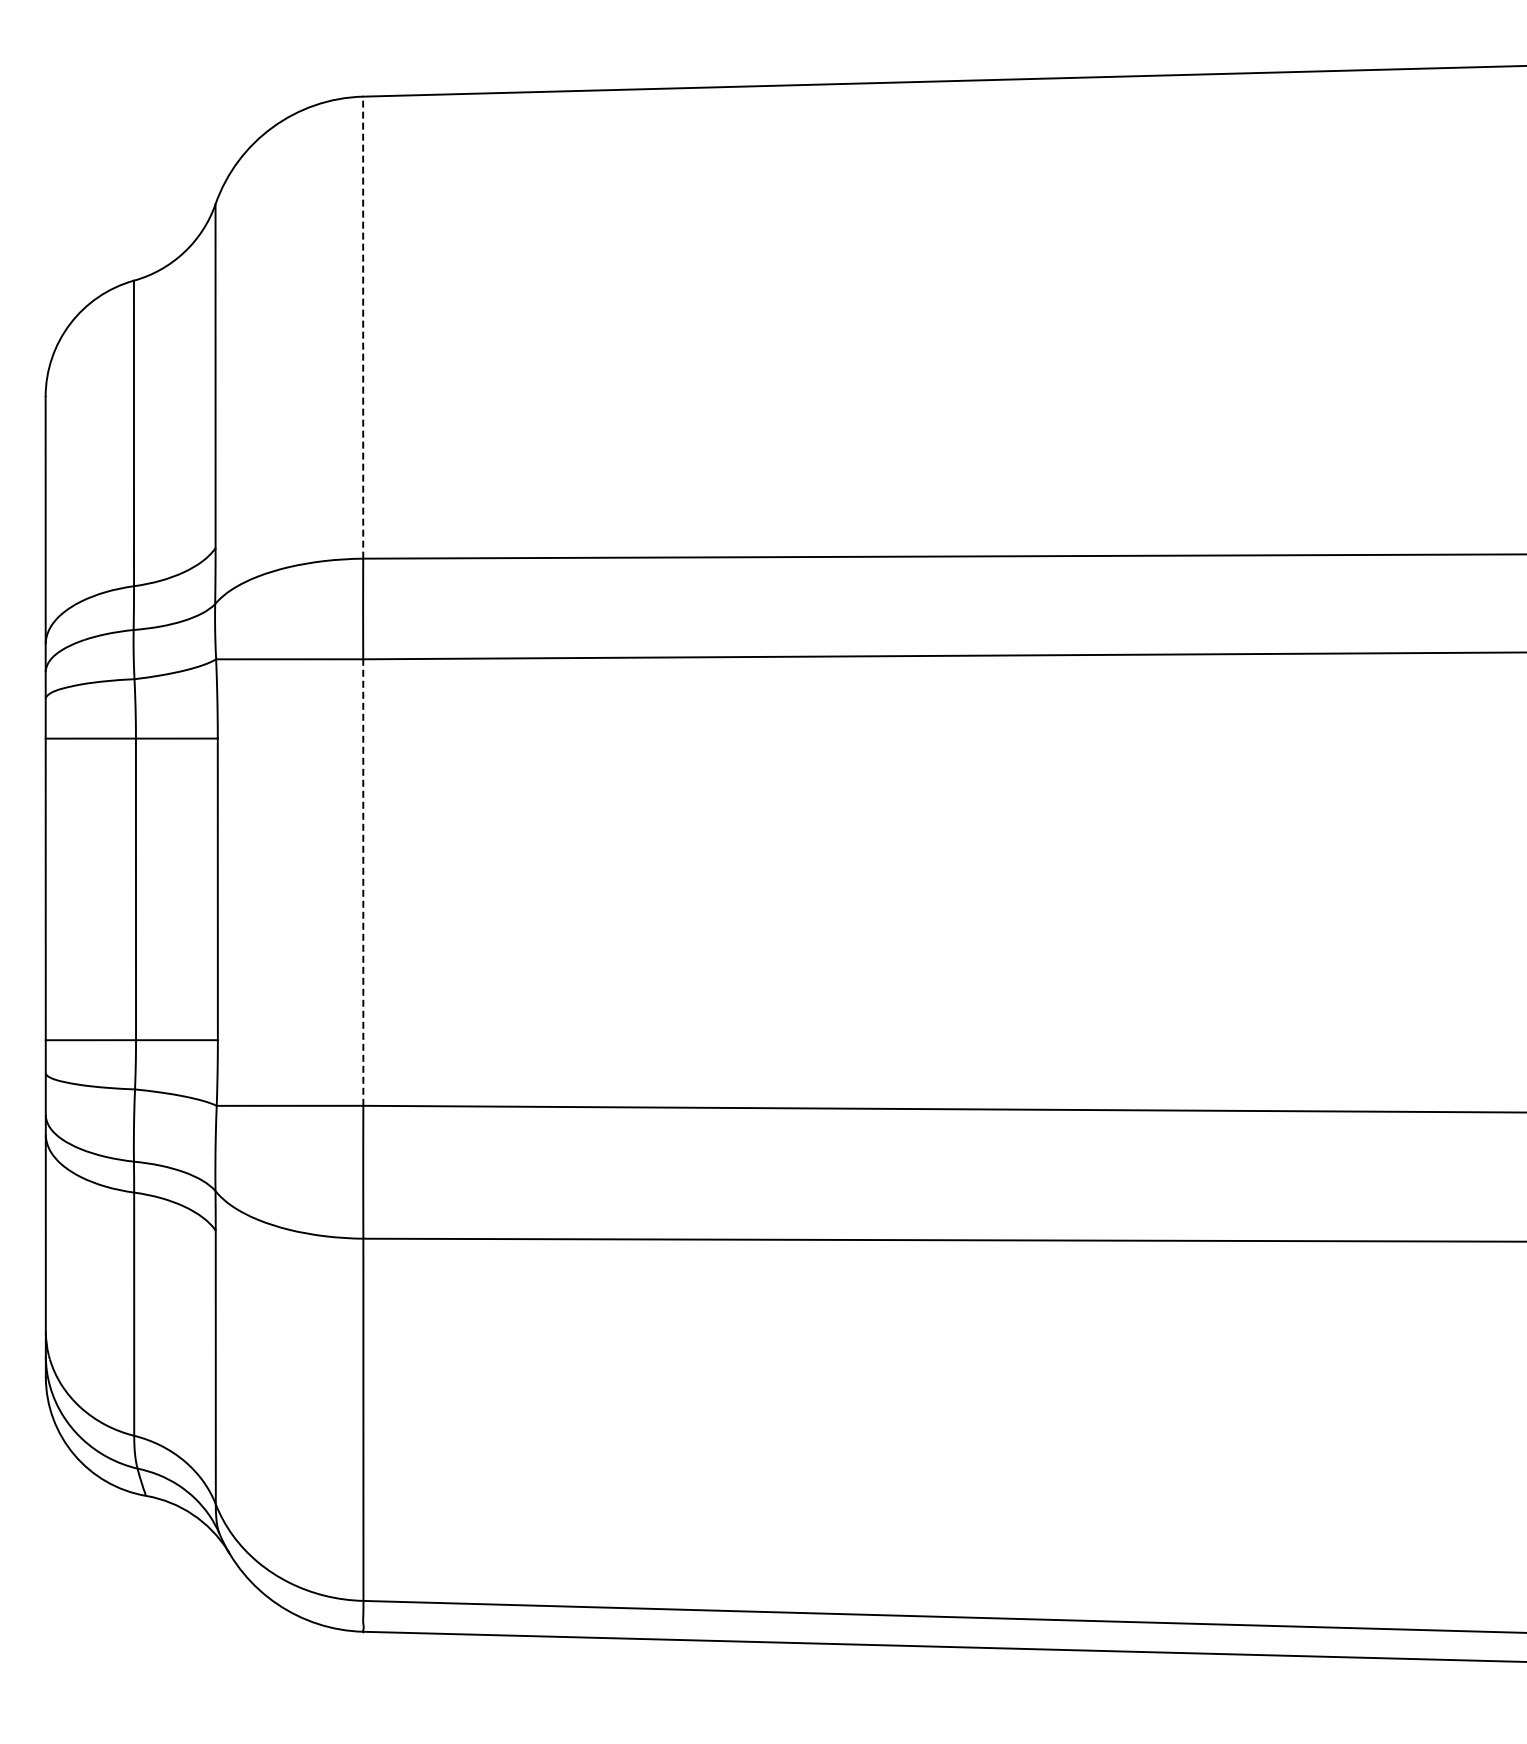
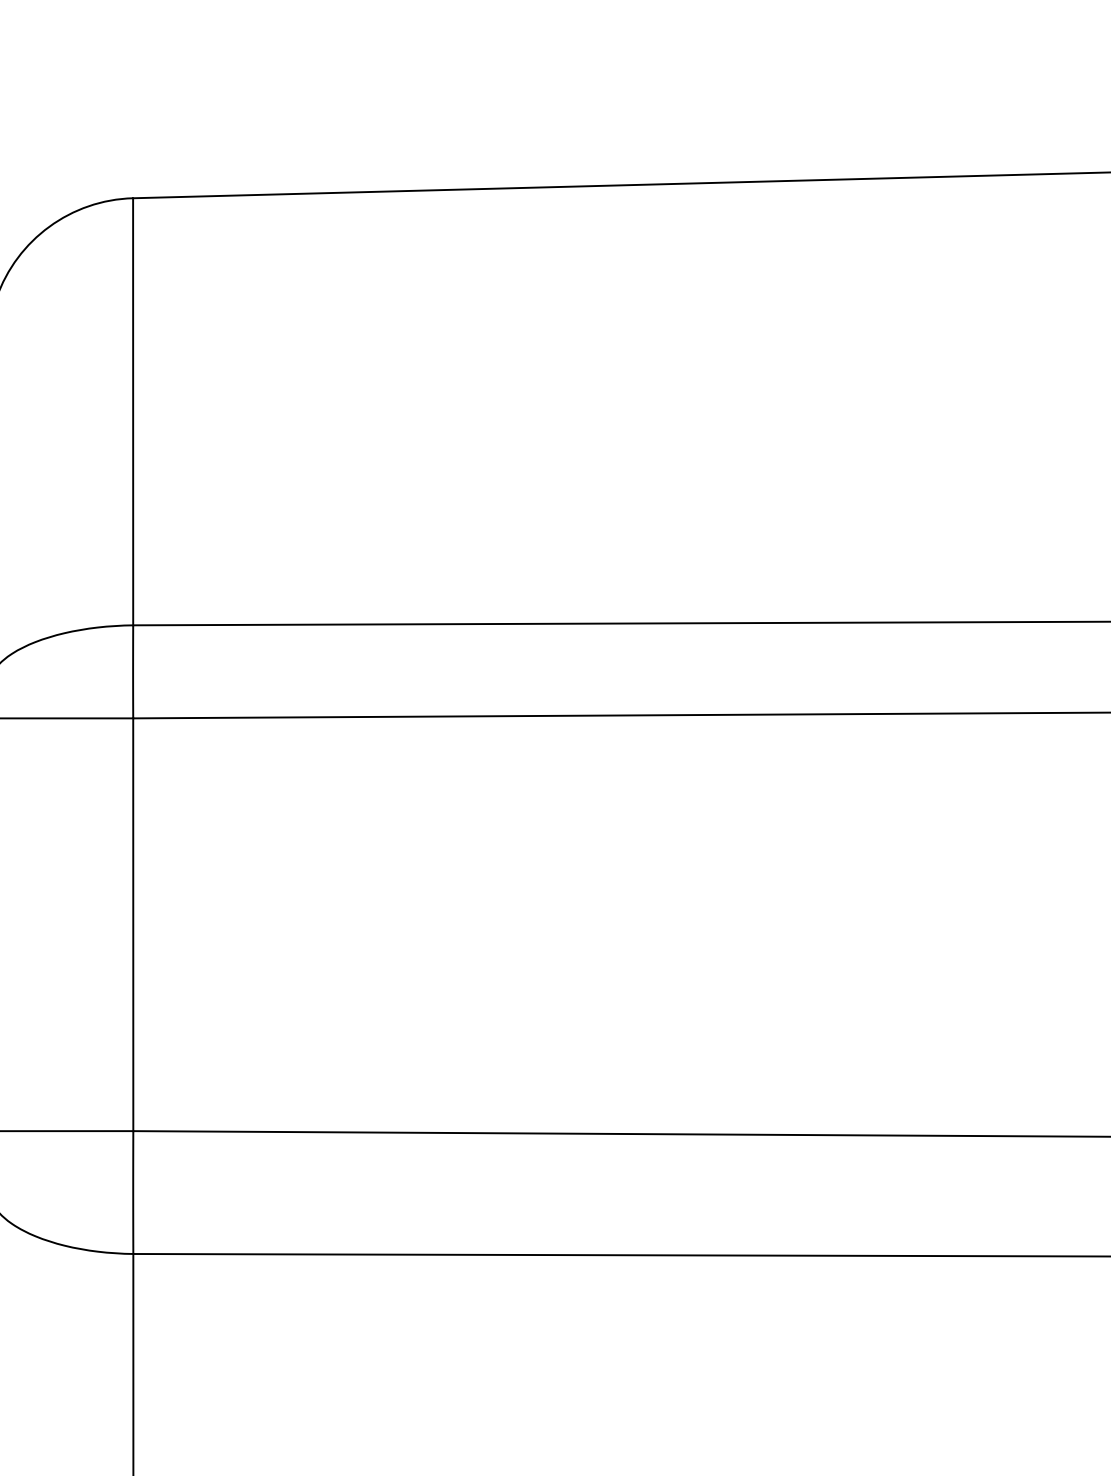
line: (363, 327) -> (133, 411), dashed -> solid
line: (363, 882) -> (133, 924), dashed -> solid

